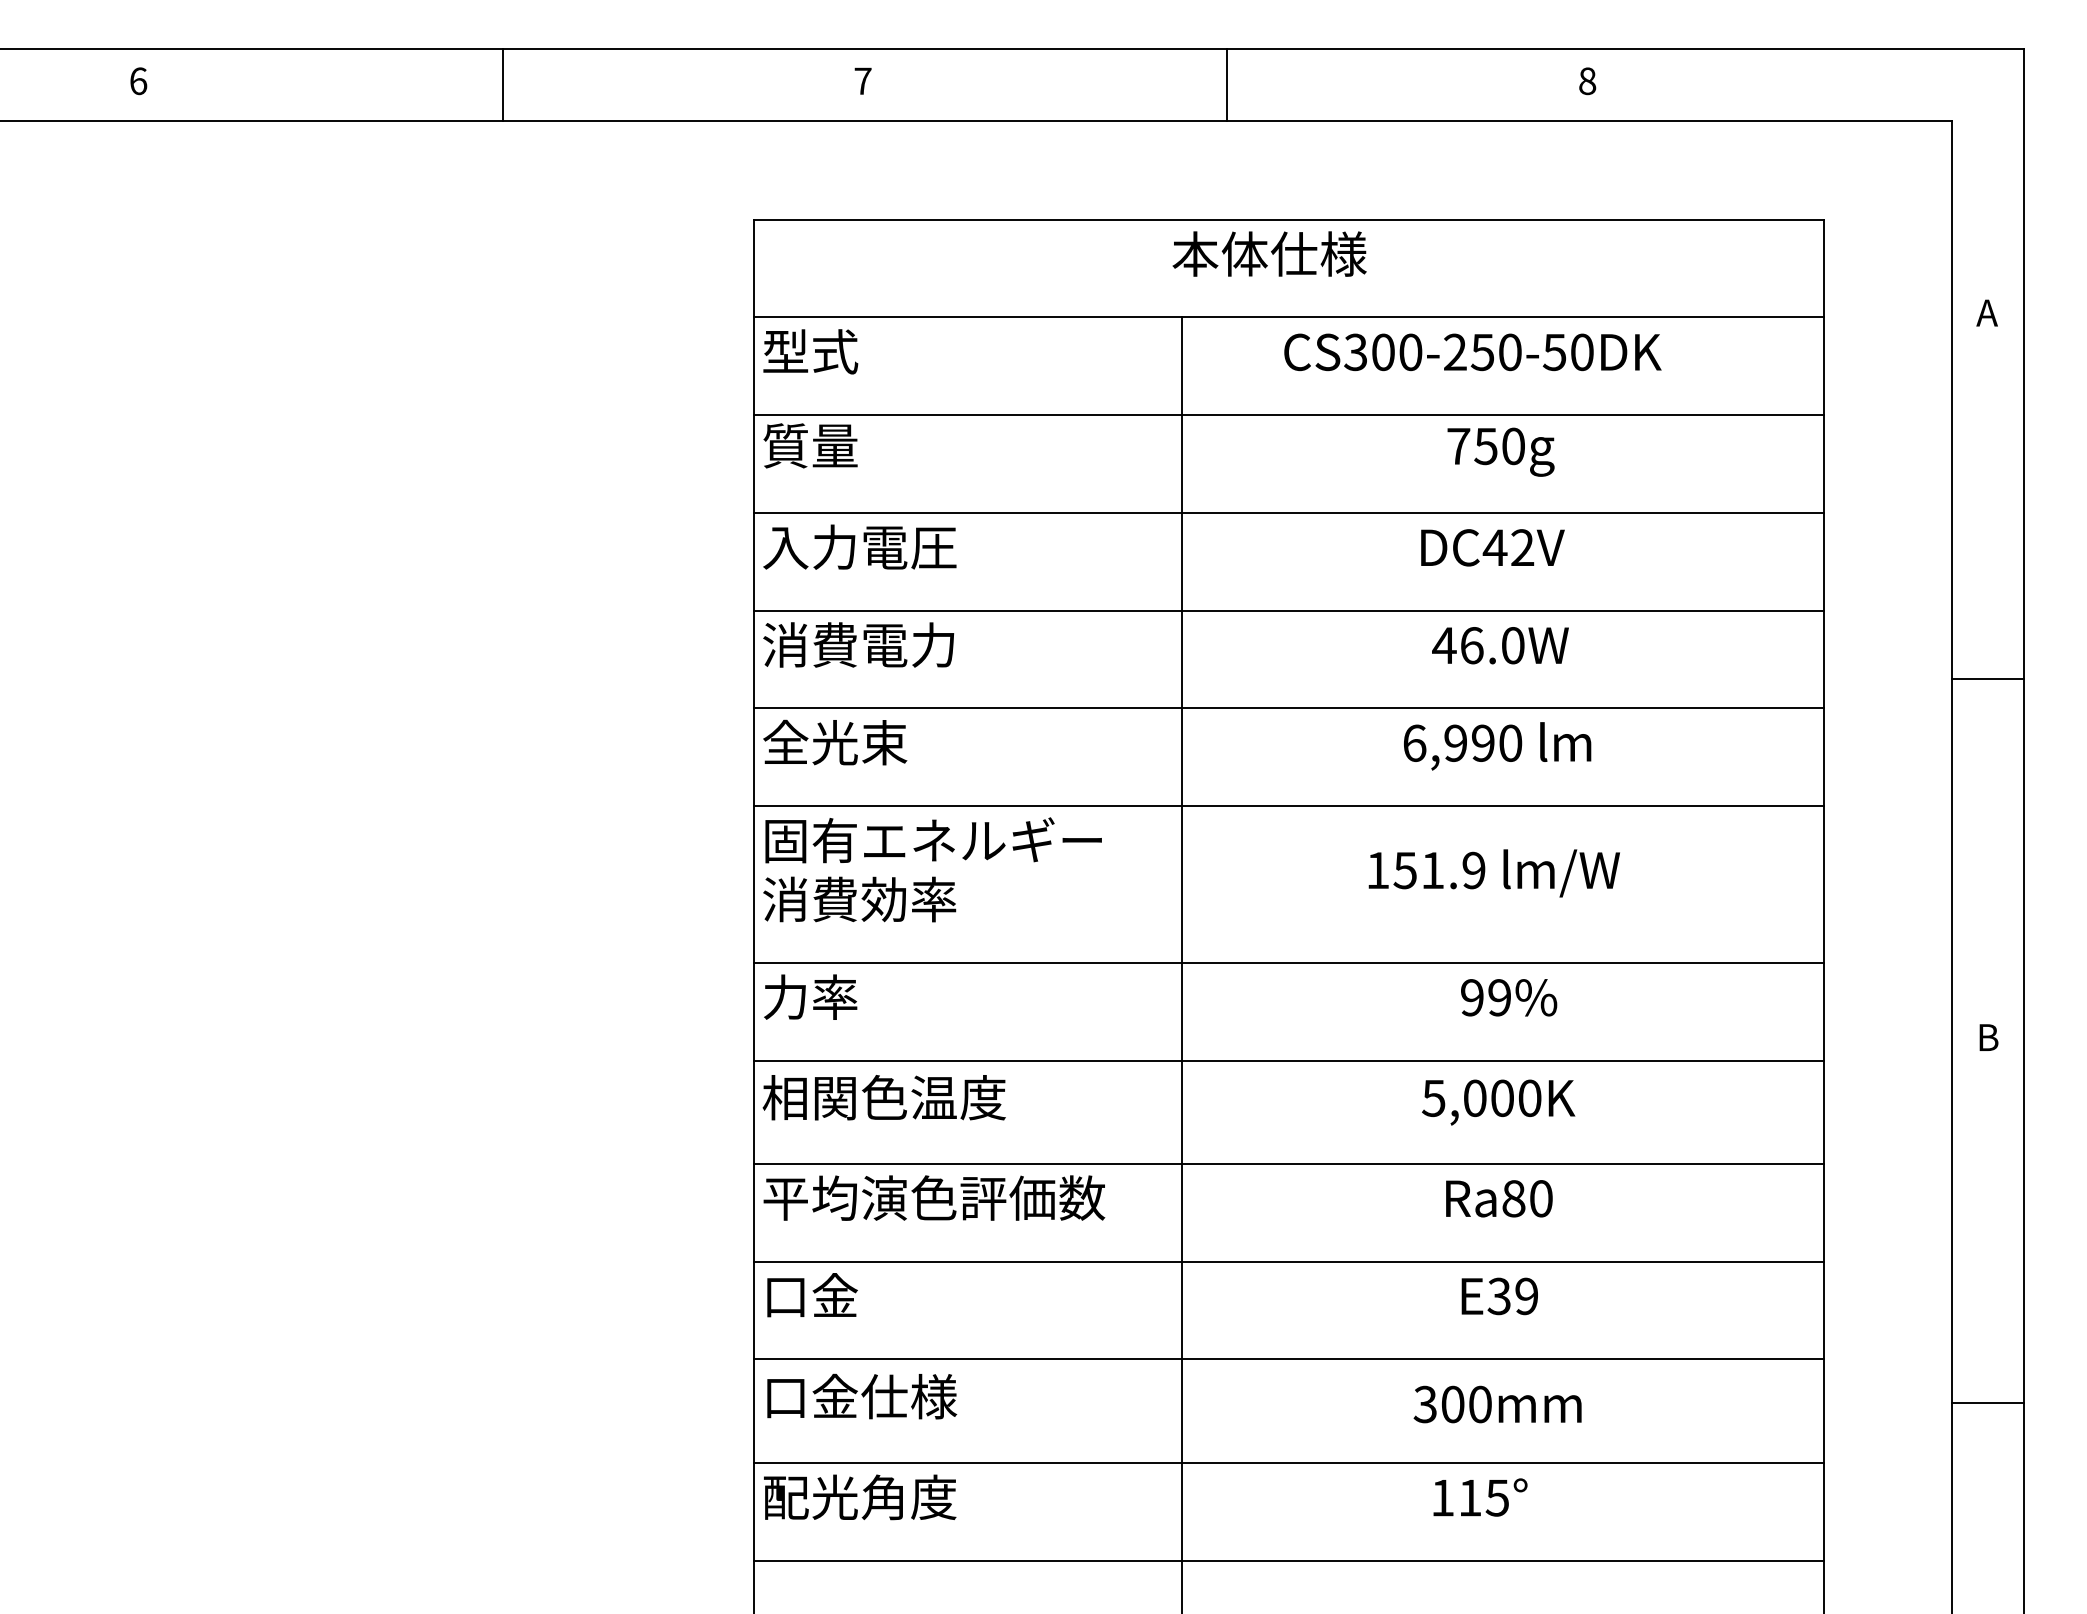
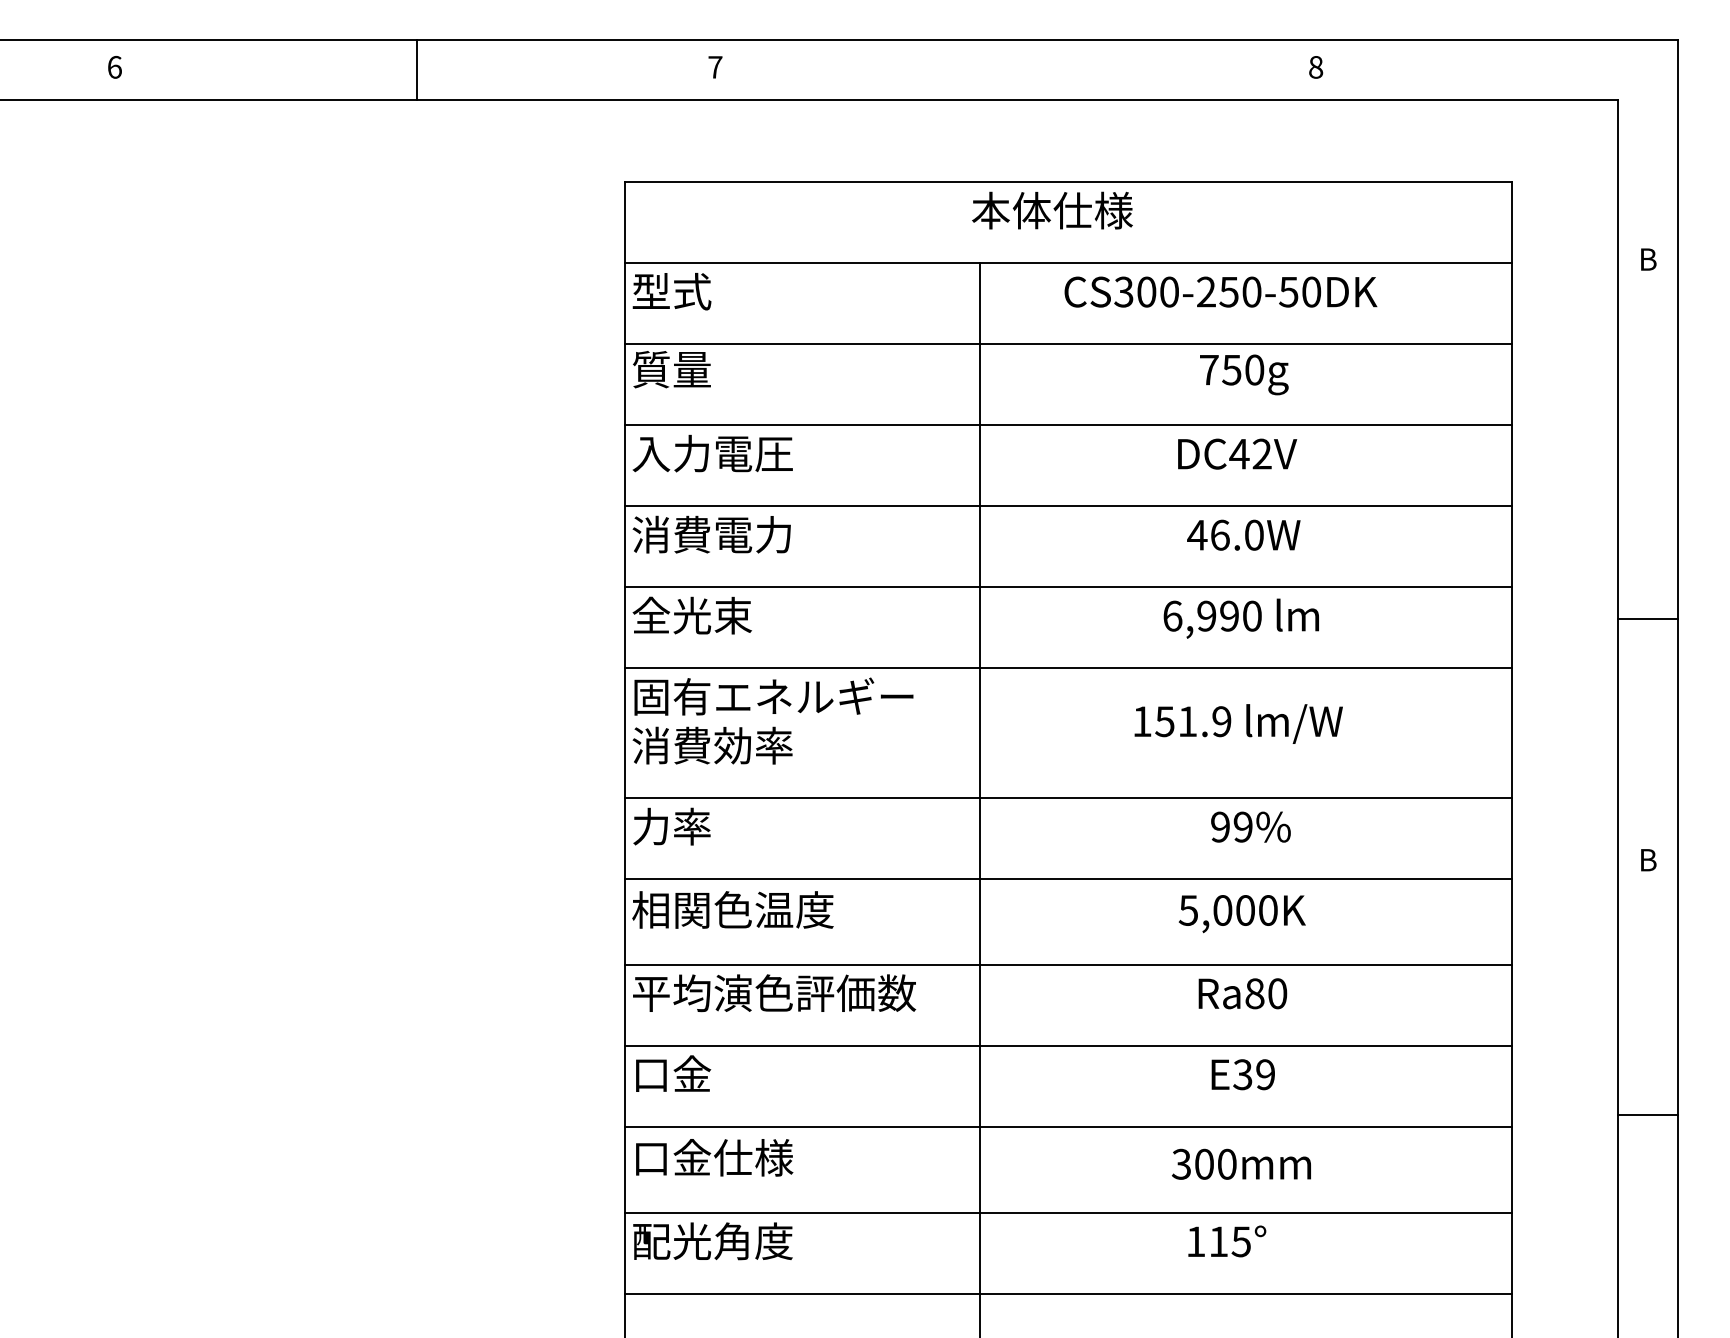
line: (1227, 85) -> (1017, 70), removed
text: (1987, 313) -> (1647, 259), A -> B
line: (1988, 678) -> (1648, 618), moved
line: (1988, 1403) -> (1648, 1115), moved

